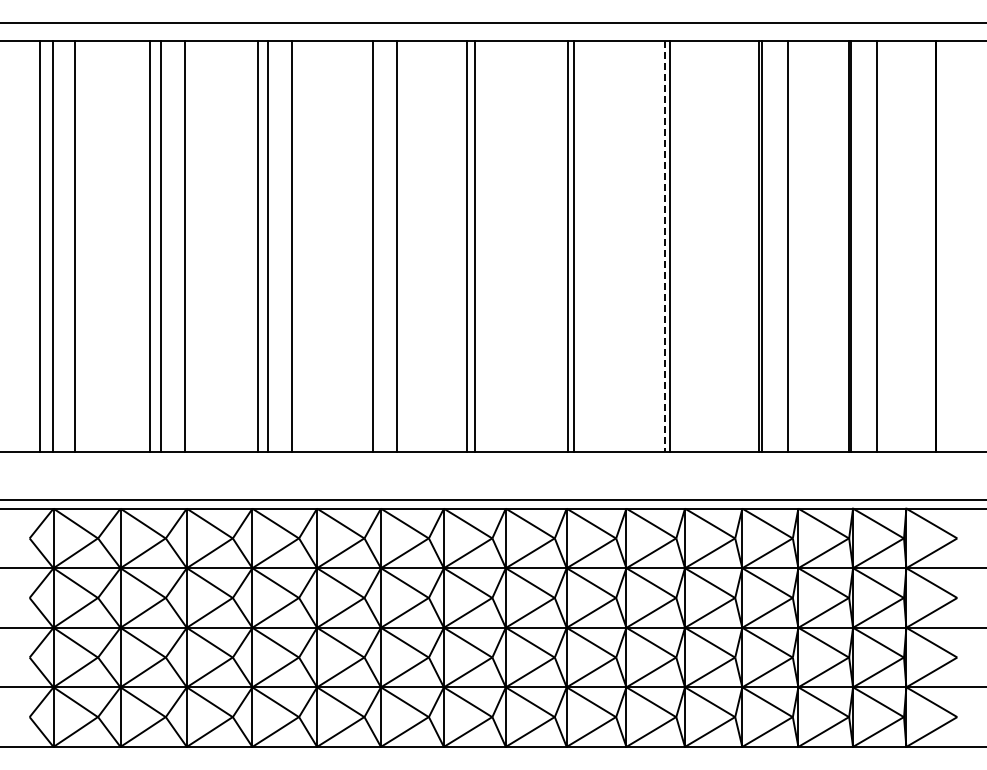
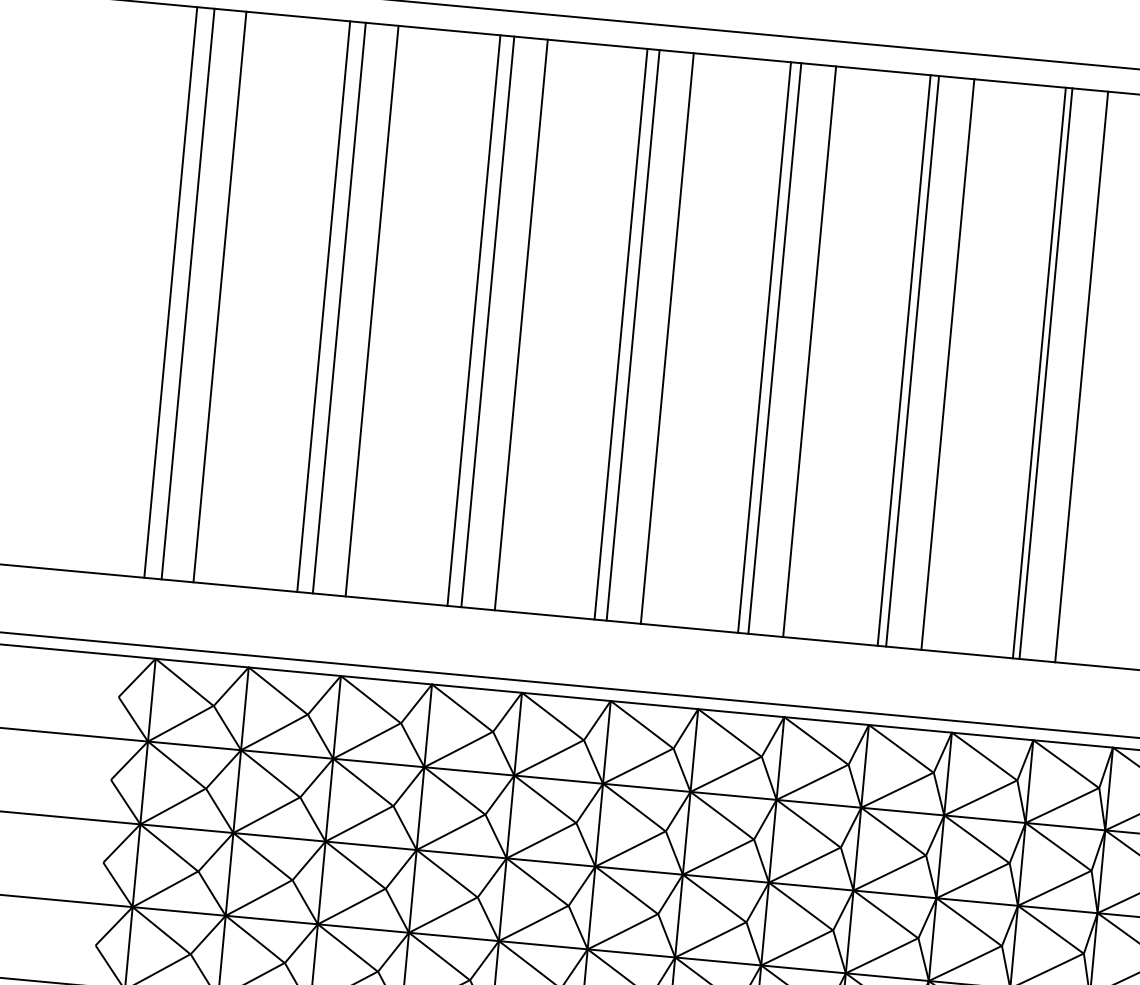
line: (364, 246) -> (621, 334), added
line: (499, 246) -> (809, 351), added
line: (599, 246) -> (948, 364), added
line: (665, 246) -> (1040, 373), dashed -> solid
line: (695, 246) -> (1081, 377), added

